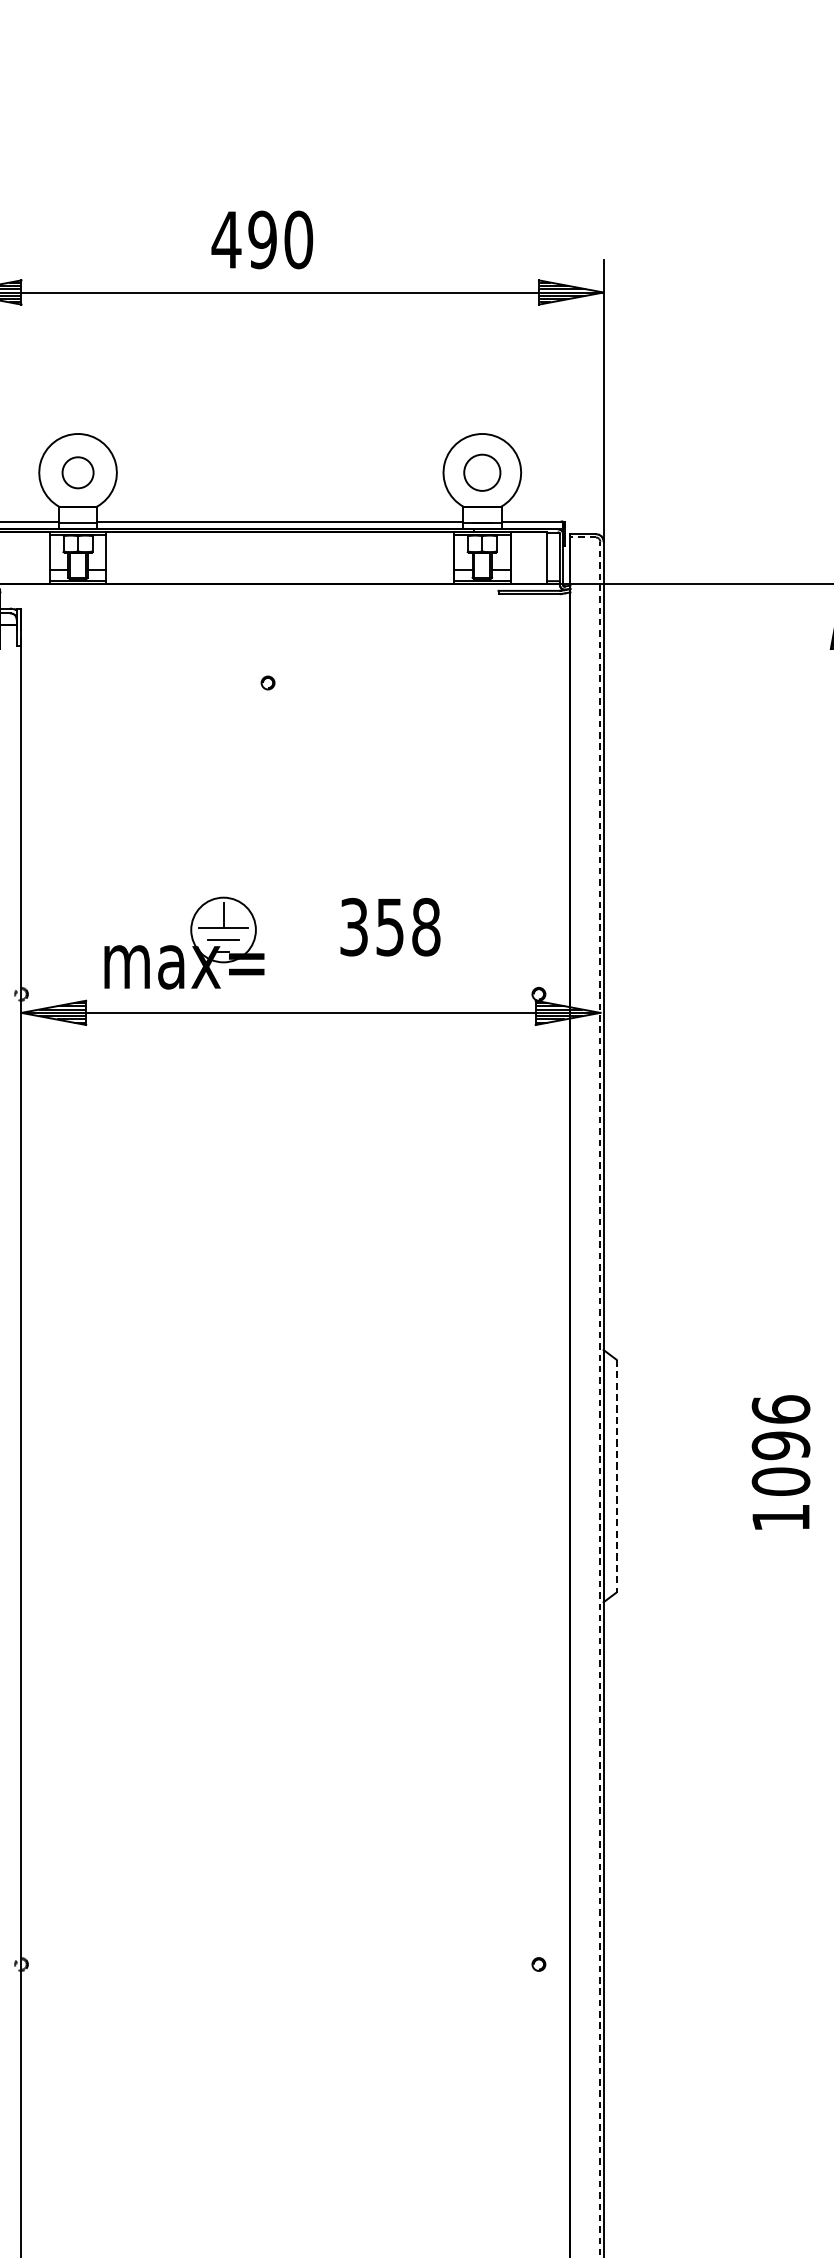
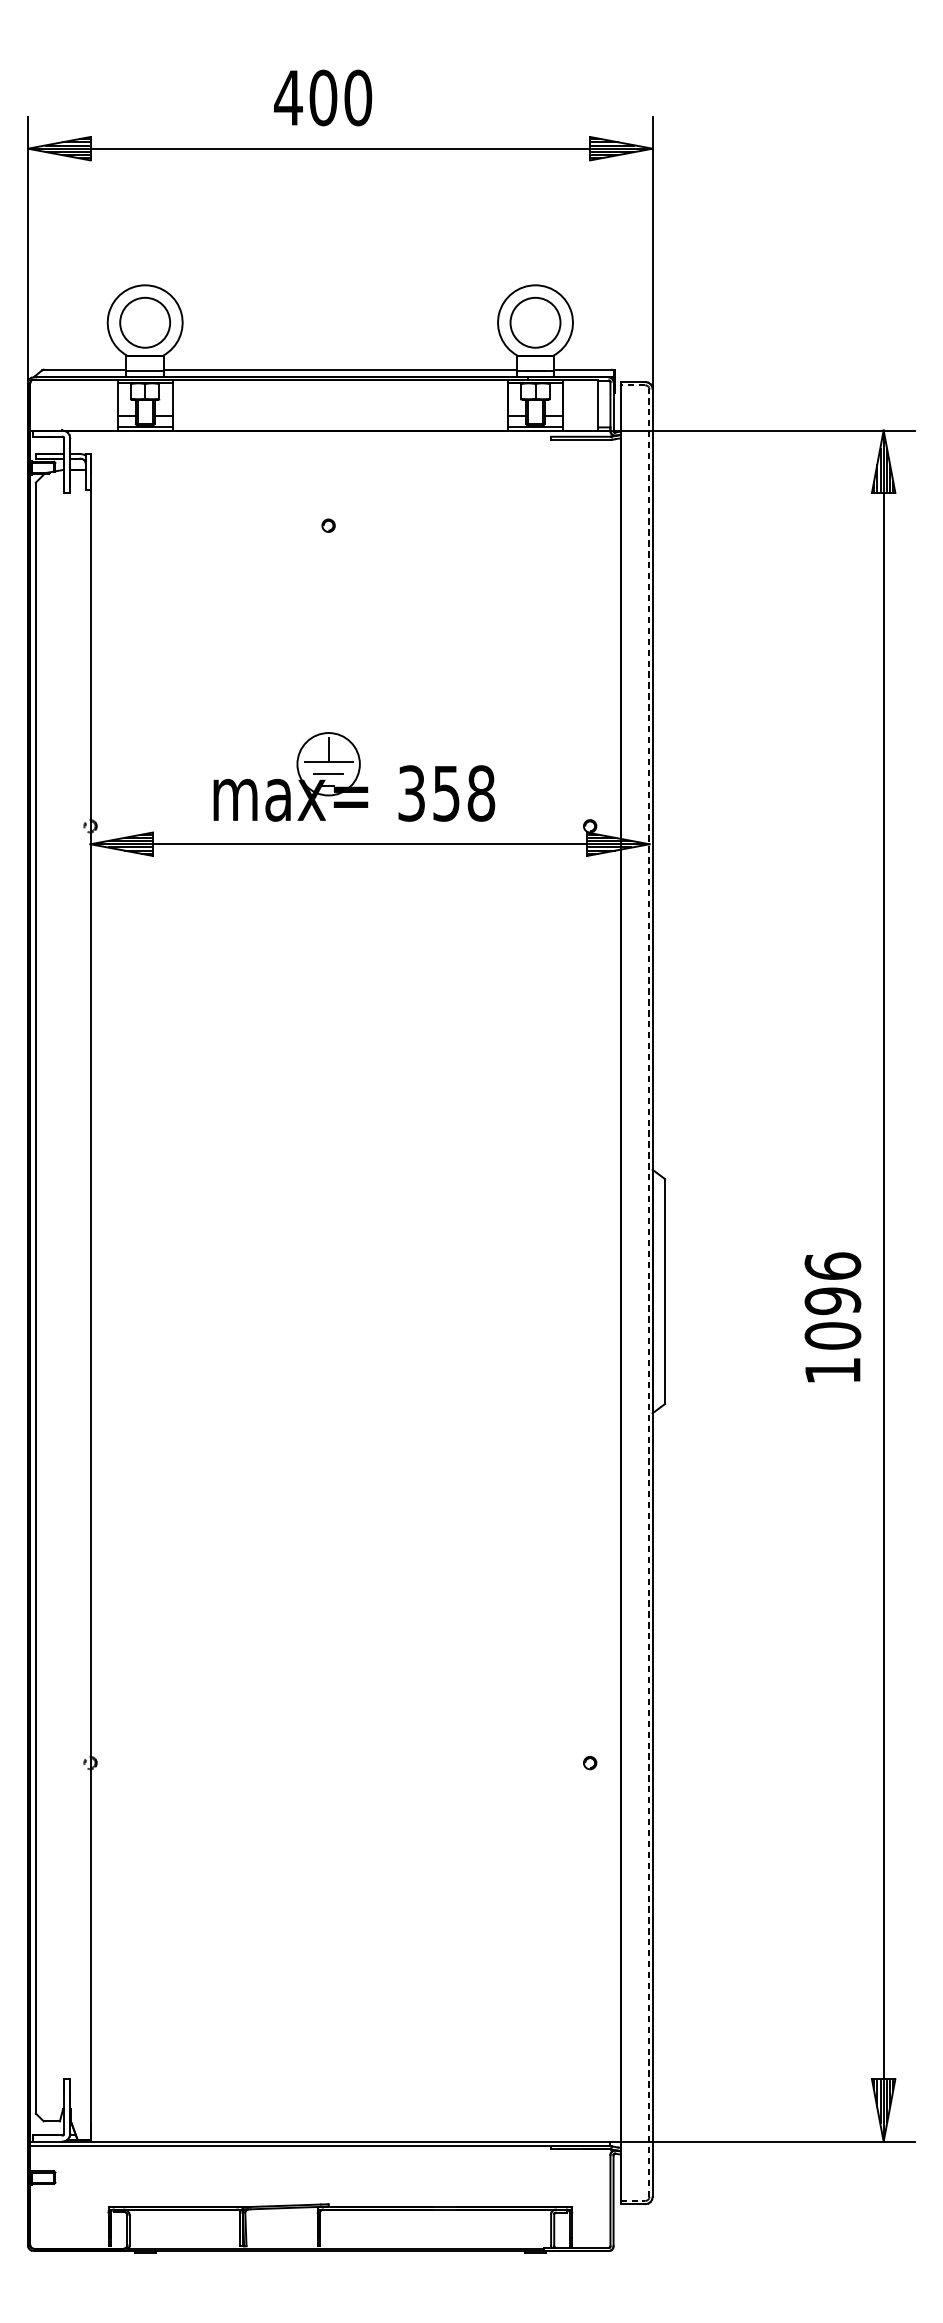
text: (262, 239) -> (323, 97), 490 -> 400
circle: (78, 472) -> (145, 322), size x1.67
circle: (482, 472) -> (535, 322), size x1.43
text: (390, 927) -> (446, 793), moved
part: (178, 947) -> (285, 781), moved
text: (780, 1462) -> (832, 1317), moved
line: (616, 1477) -> (665, 1292), dashed -> solid

